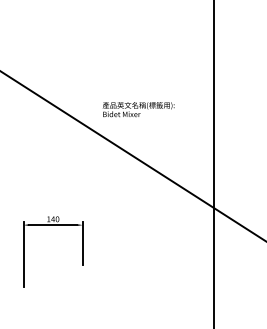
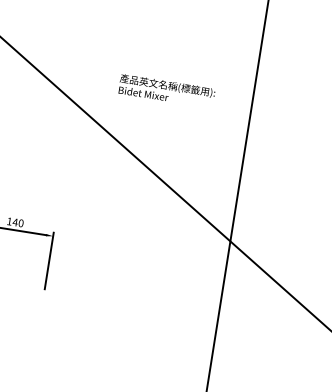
text: (138, 109) -> (166, 90), moved

